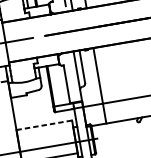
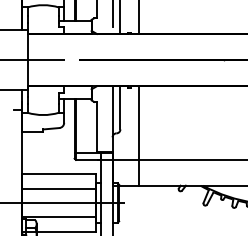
line: (43, 125) -> (58, 174), dashed -> solid
line: (45, 136) -> (58, 188), added

